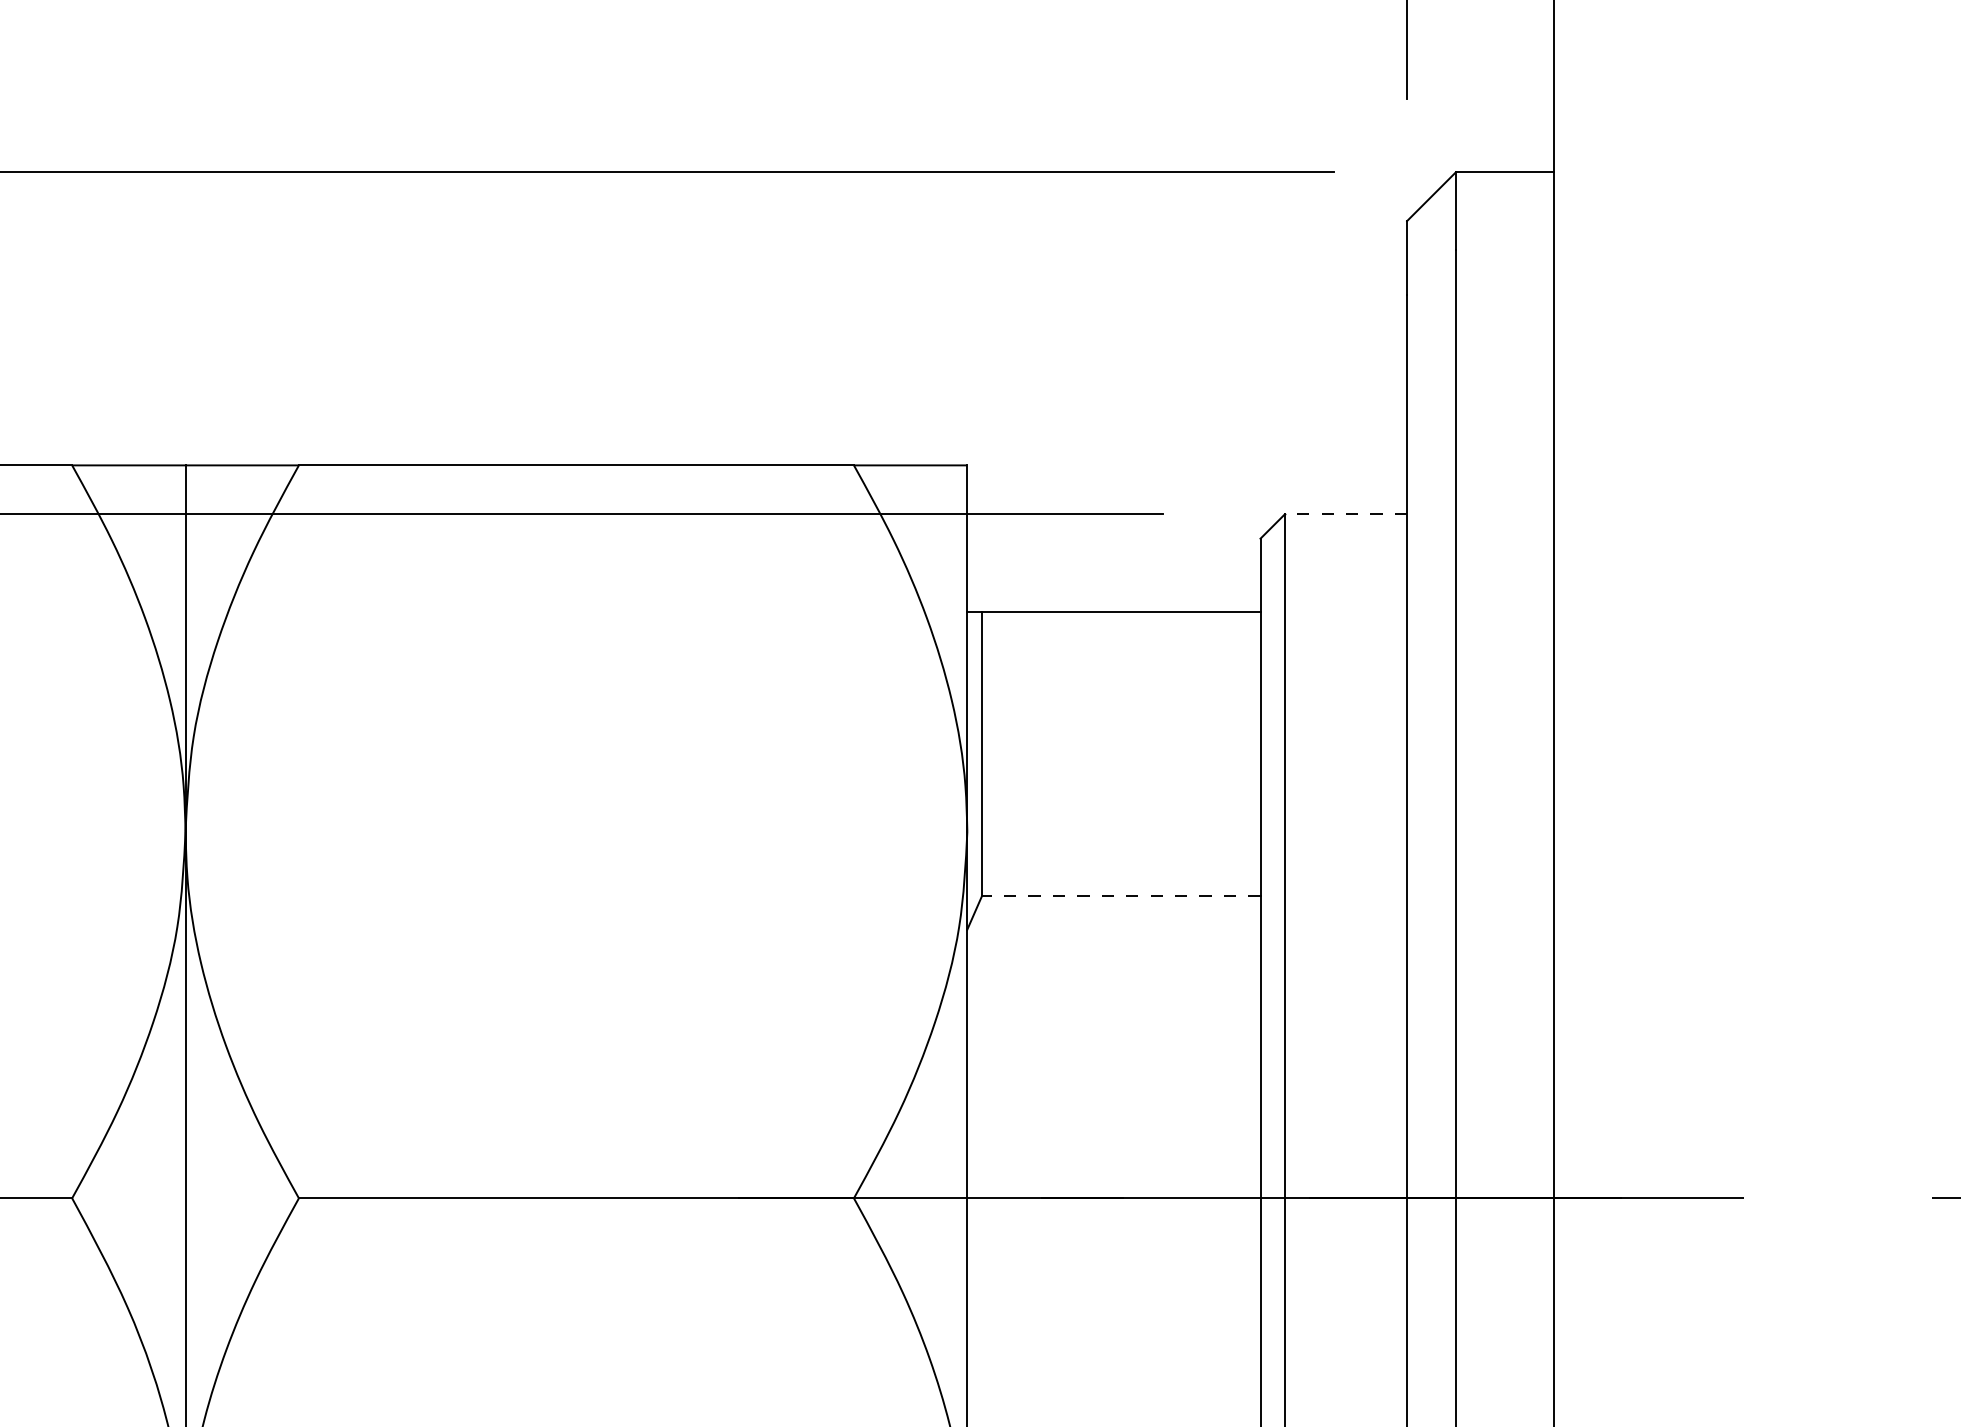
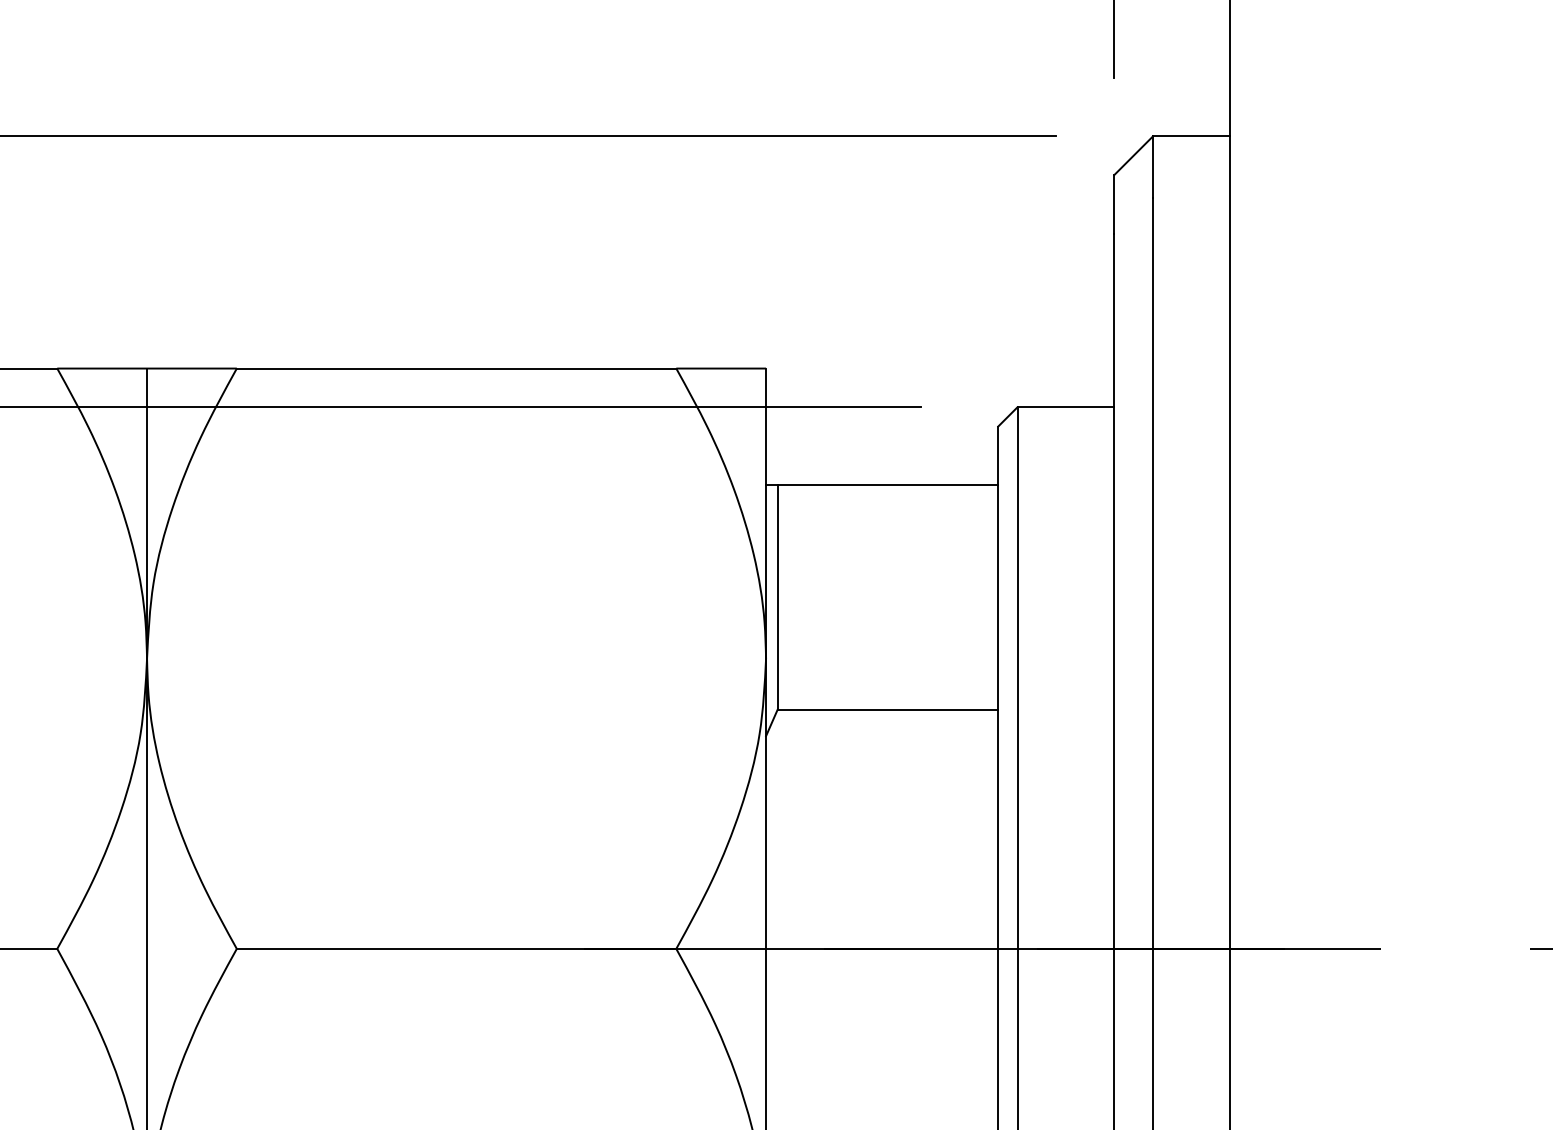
line: (1345, 514) -> (1065, 407), dashed -> solid
line: (1120, 896) -> (887, 709), dashed -> solid

